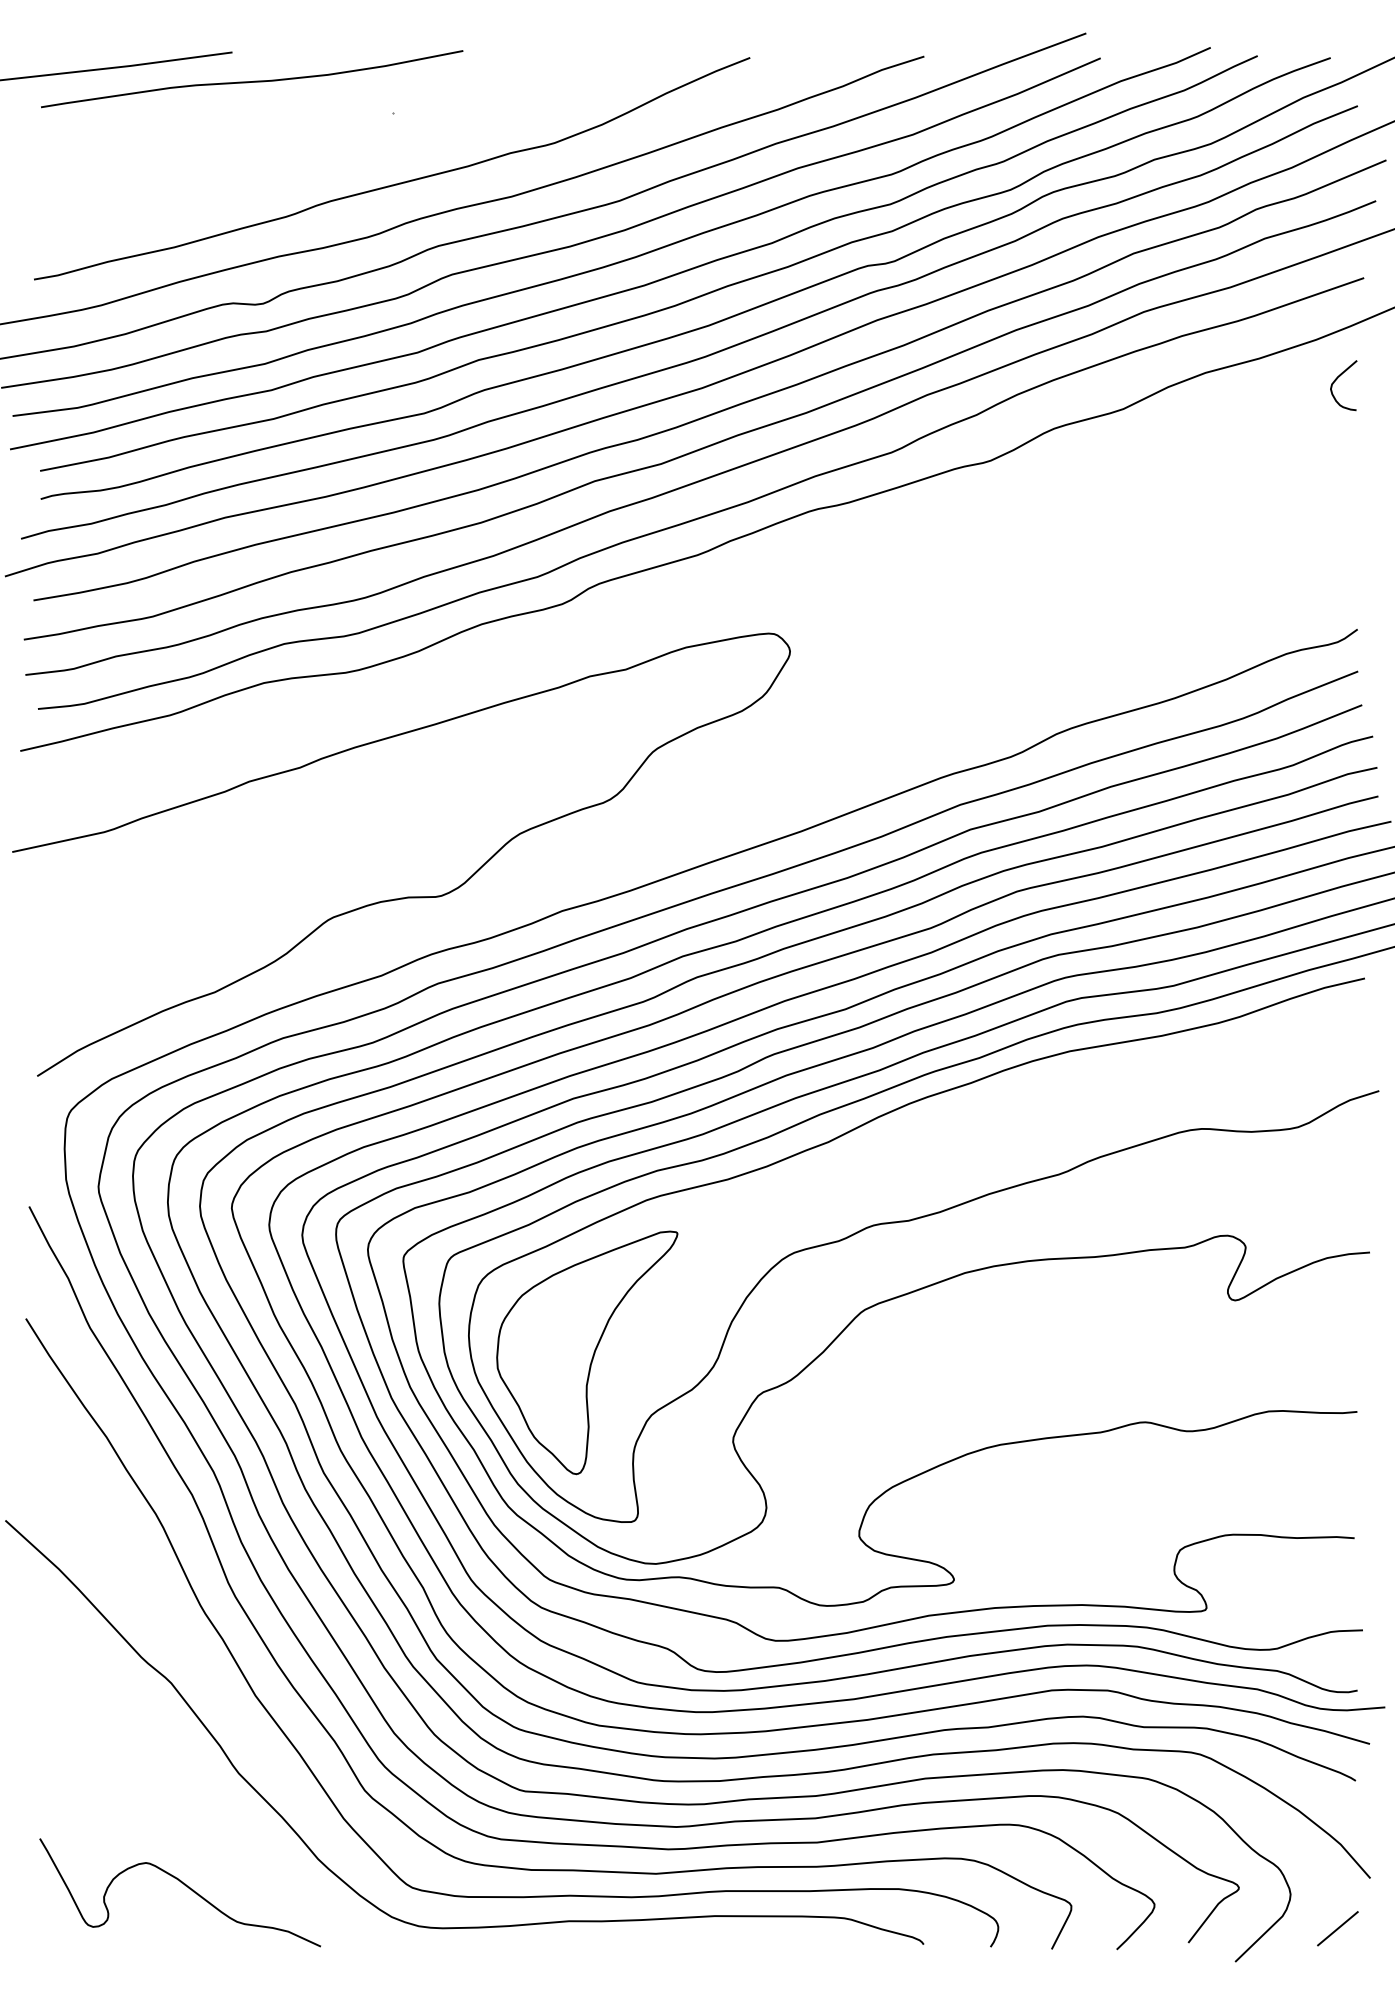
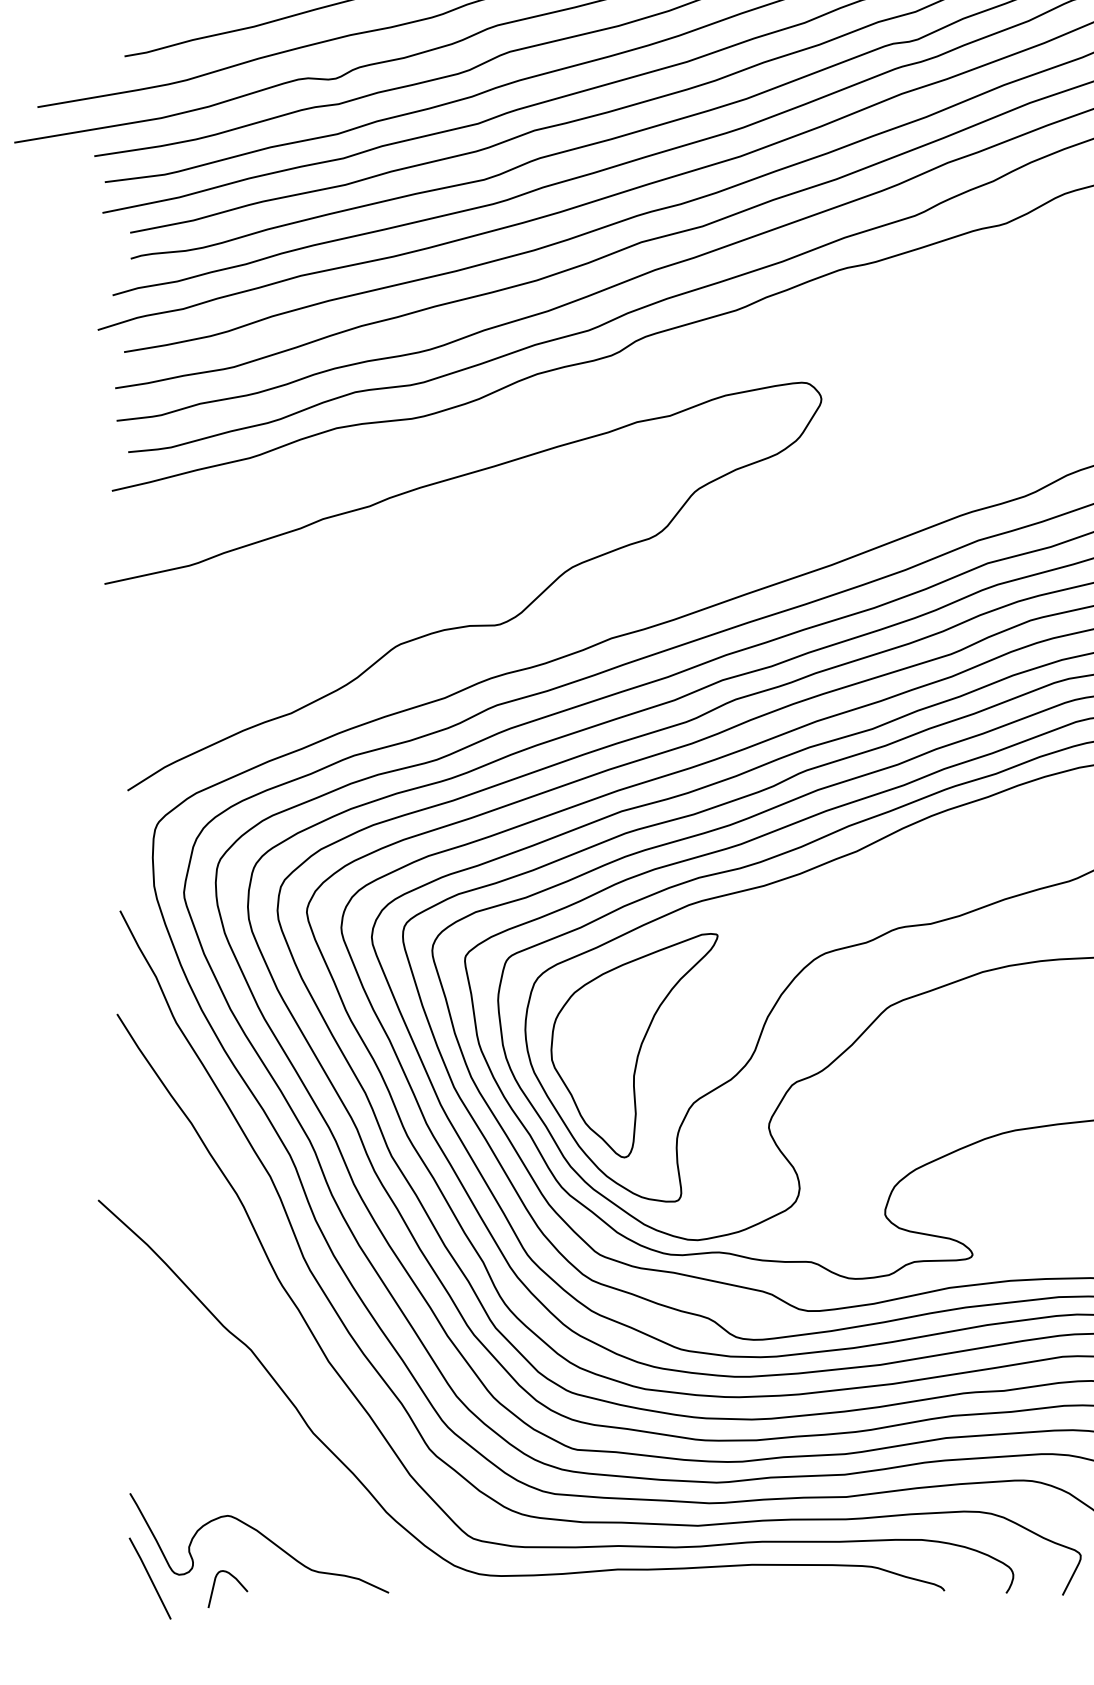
line: (61, 1930) -> (149, 1578), added
curve: (155, 1933) -> (236, 1580), added

